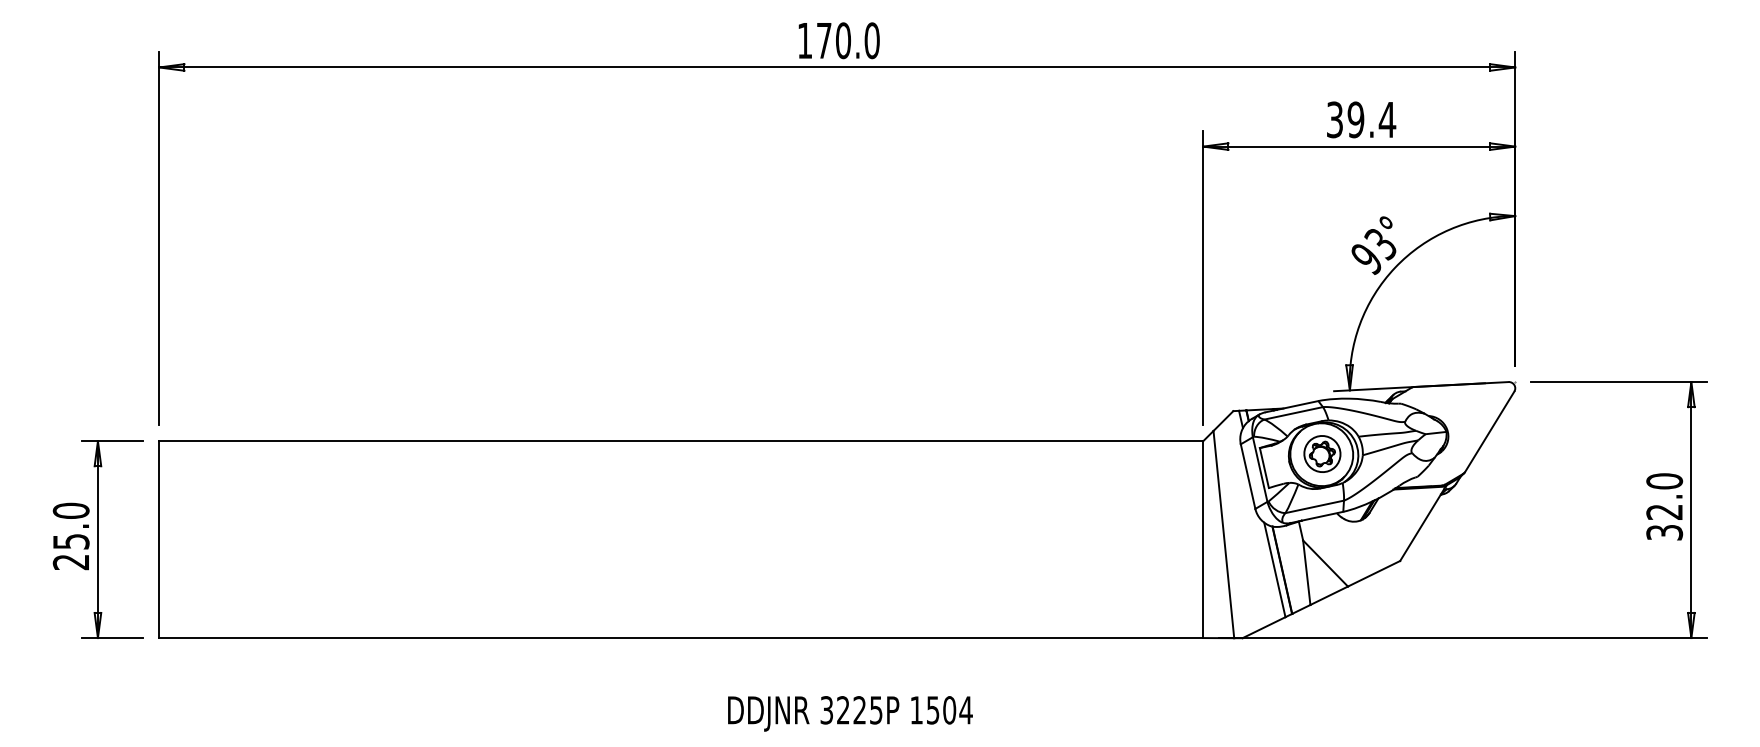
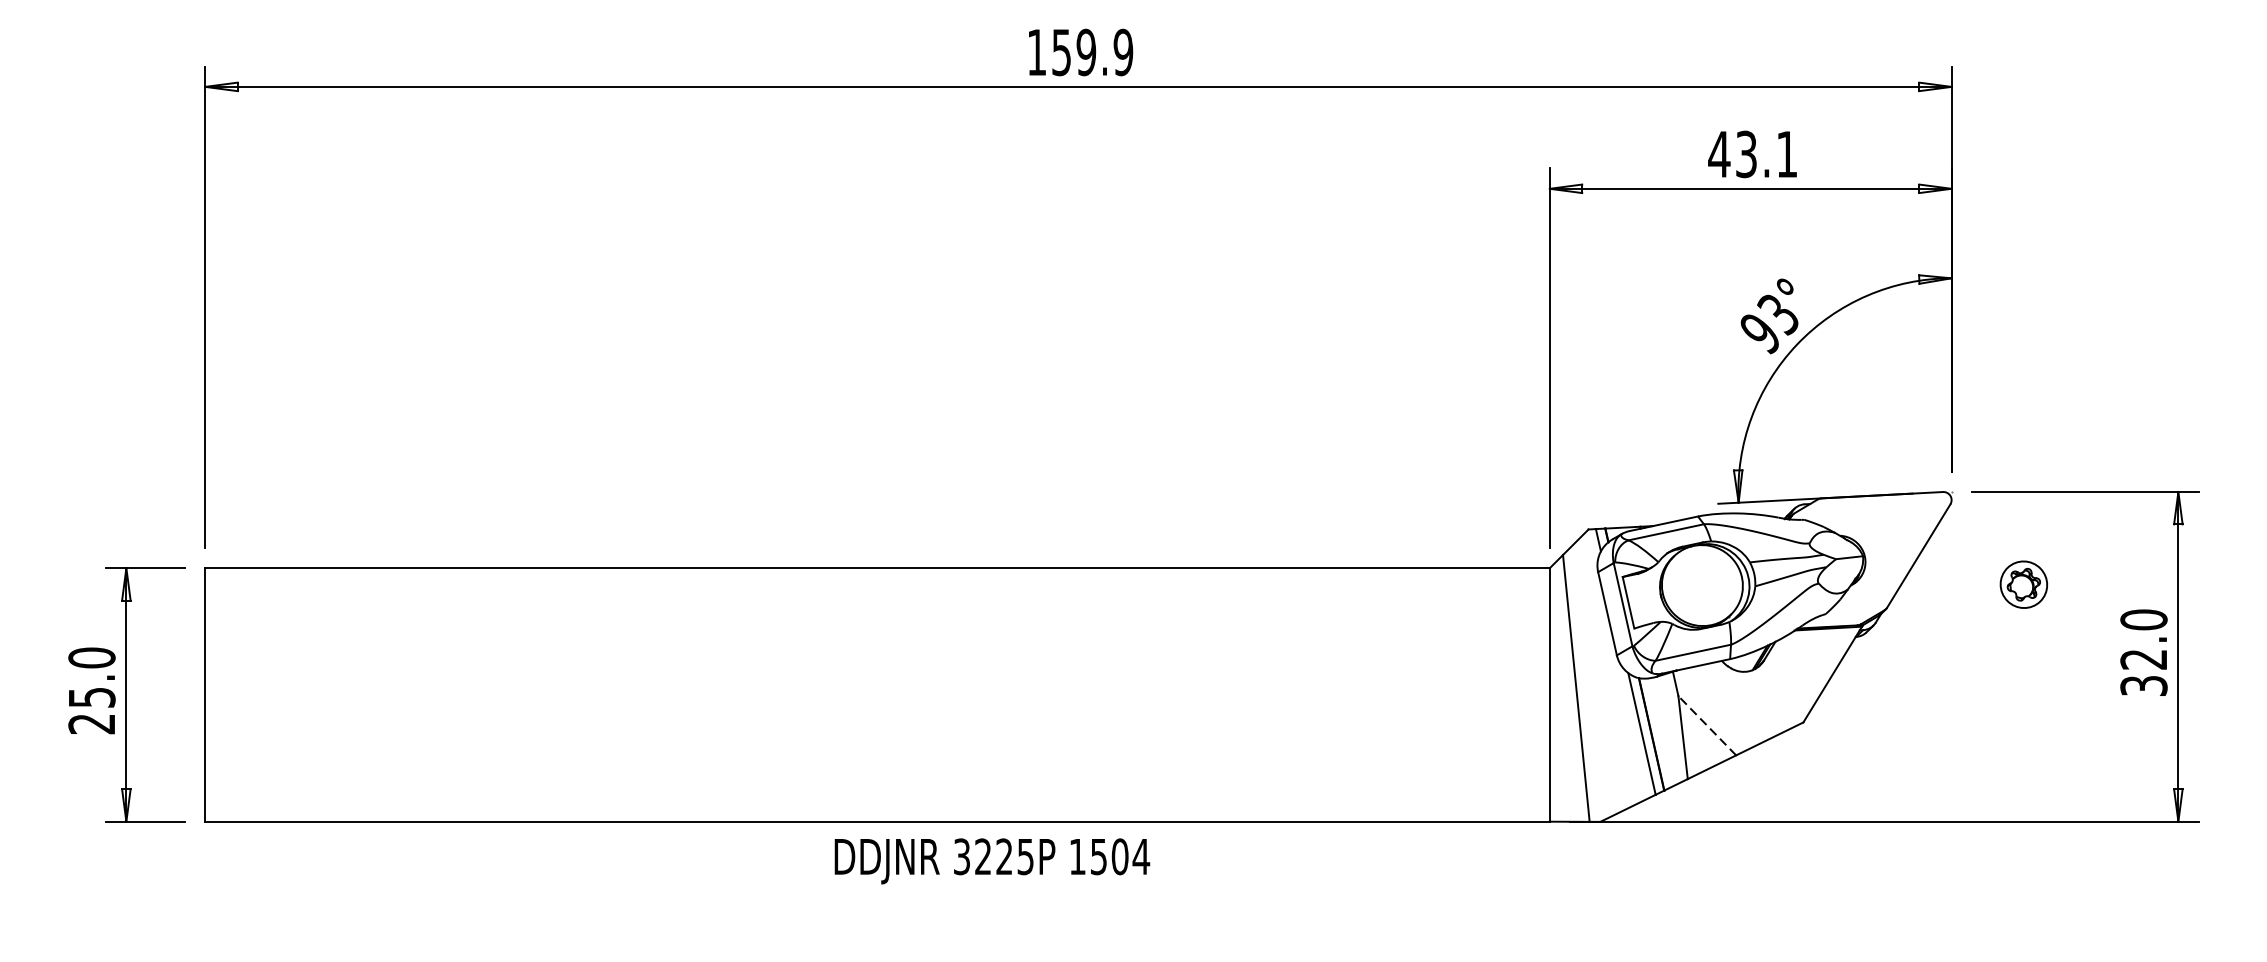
text: (848, 40) -> (1092, 52), 170.0 -> 159.9
text: (1361, 119) -> (1753, 153), 39.4 -> 43.1
part: (1322, 453) -> (2024, 584), moved
line: (1325, 563) -> (1707, 725), solid -> dashed
text: (850, 713) -> (992, 860), moved

